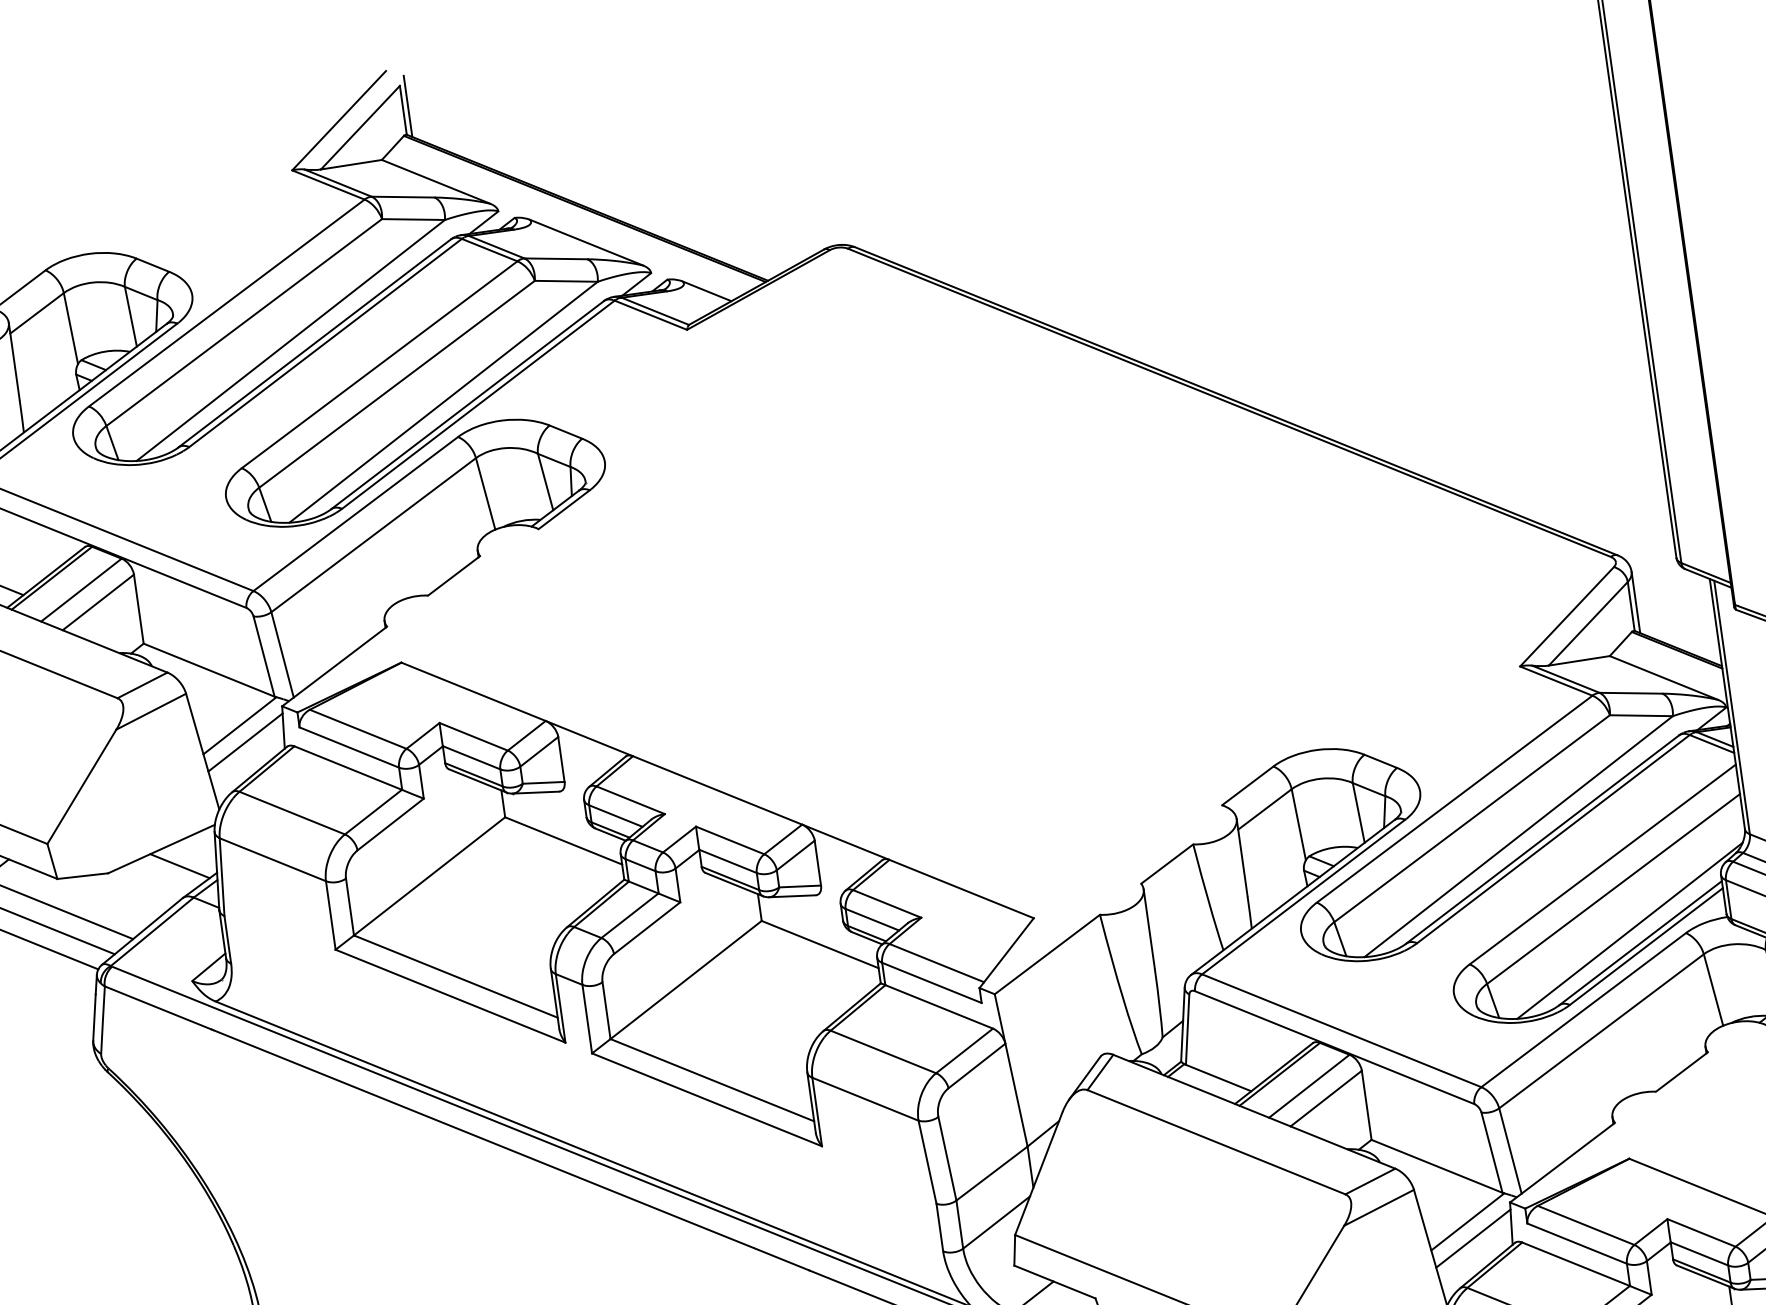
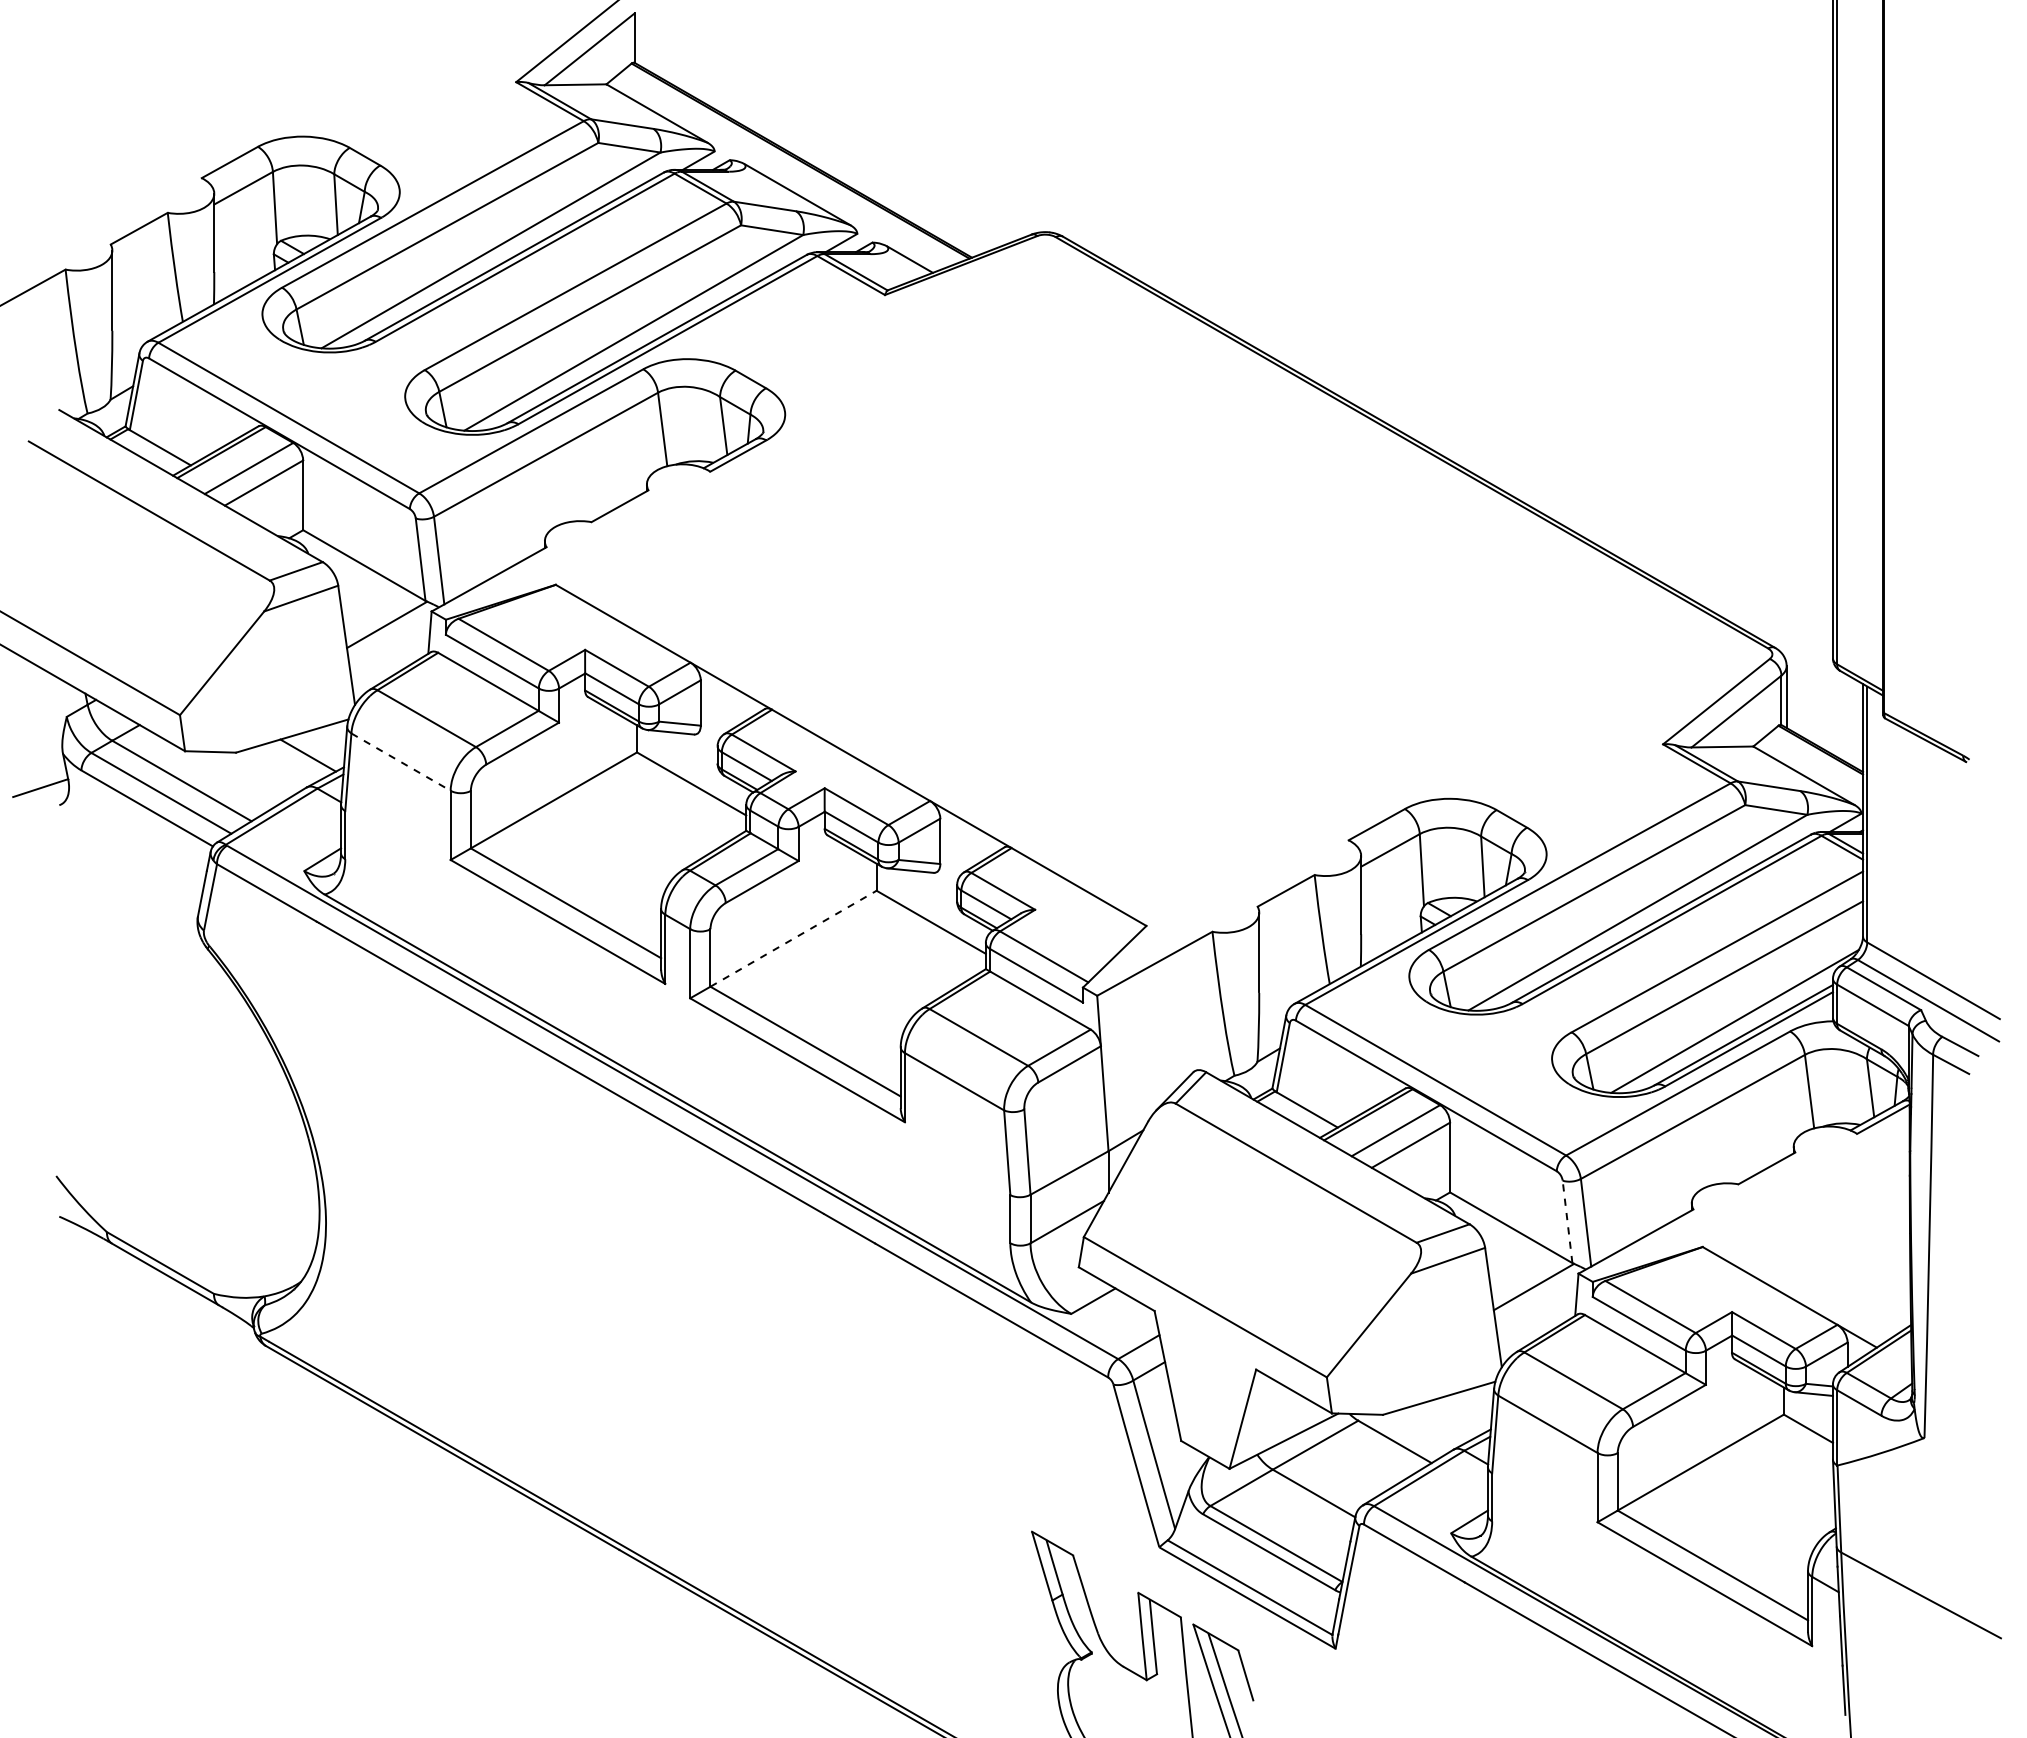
line: (407, 106) -> (639, 34), removed
line: (245, 741) -> (390, 641), removed
line: (273, 860) -> (401, 762), solid -> dashed
line: (686, 979) -> (793, 938), solid -> dashed
line: (1491, 1152) -> (1567, 1221), solid -> dashed
line: (1473, 1237) -> (1537, 1303), removed

